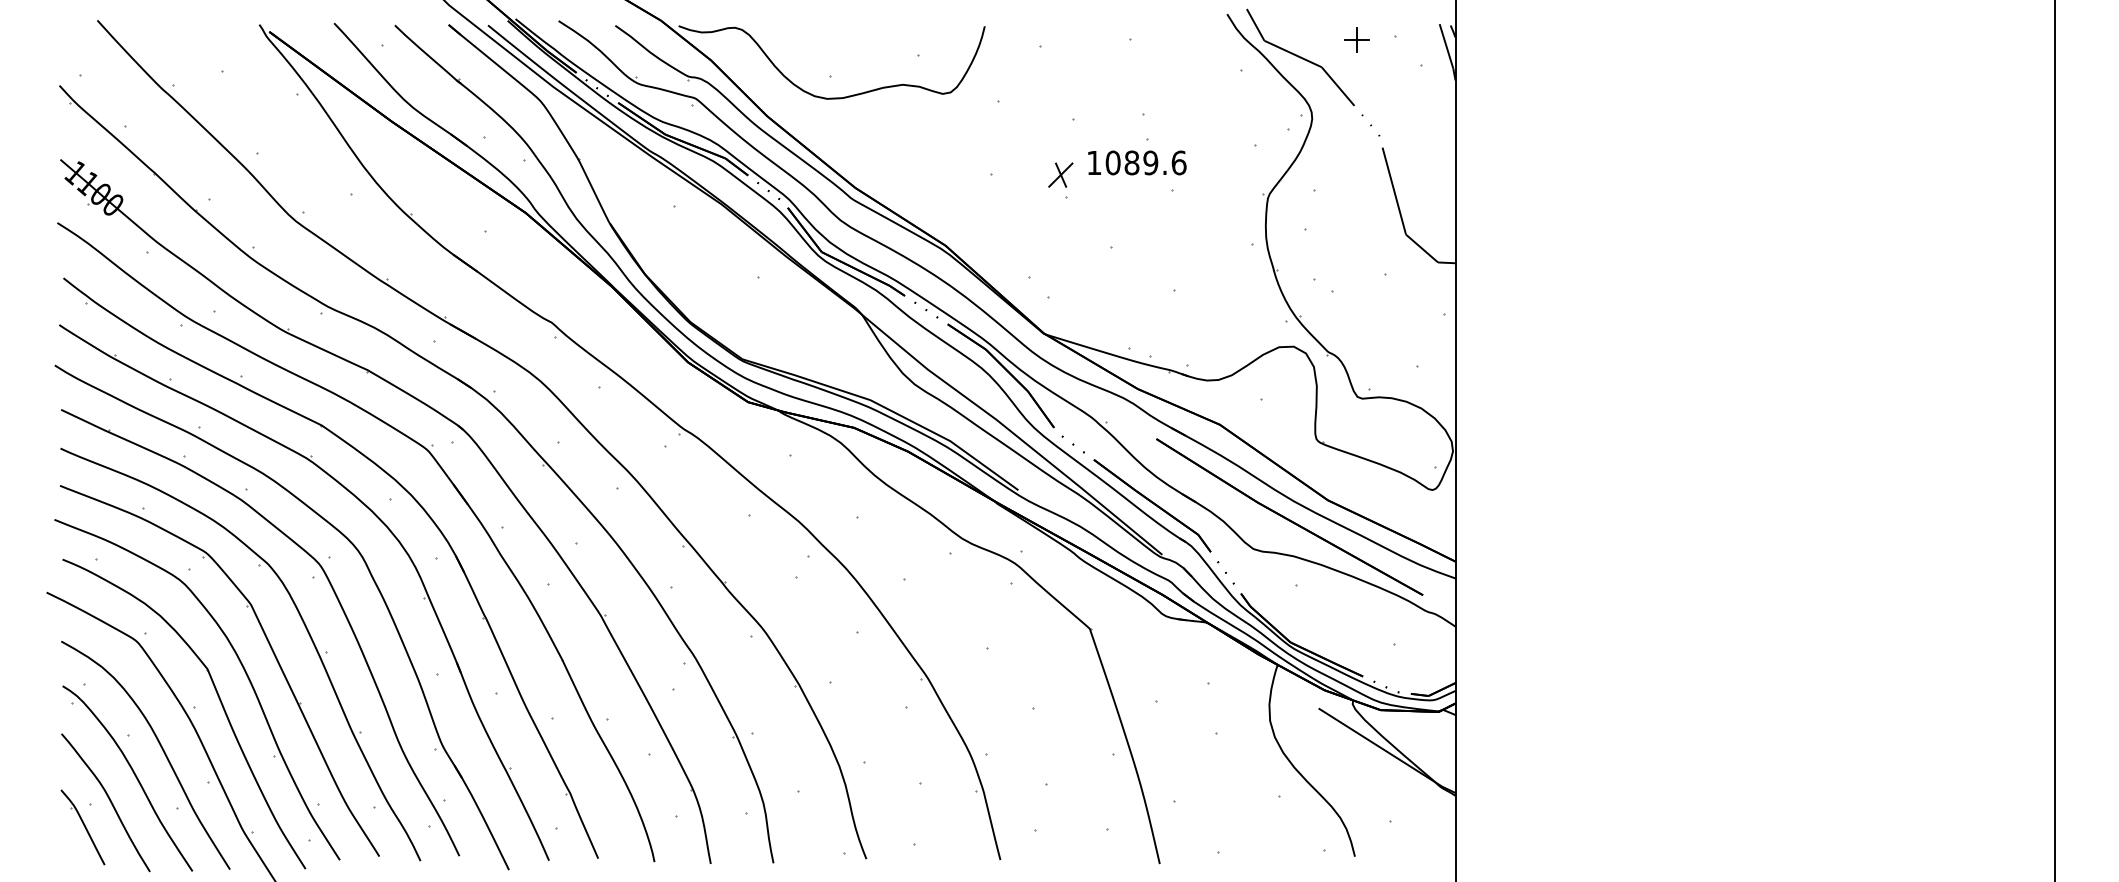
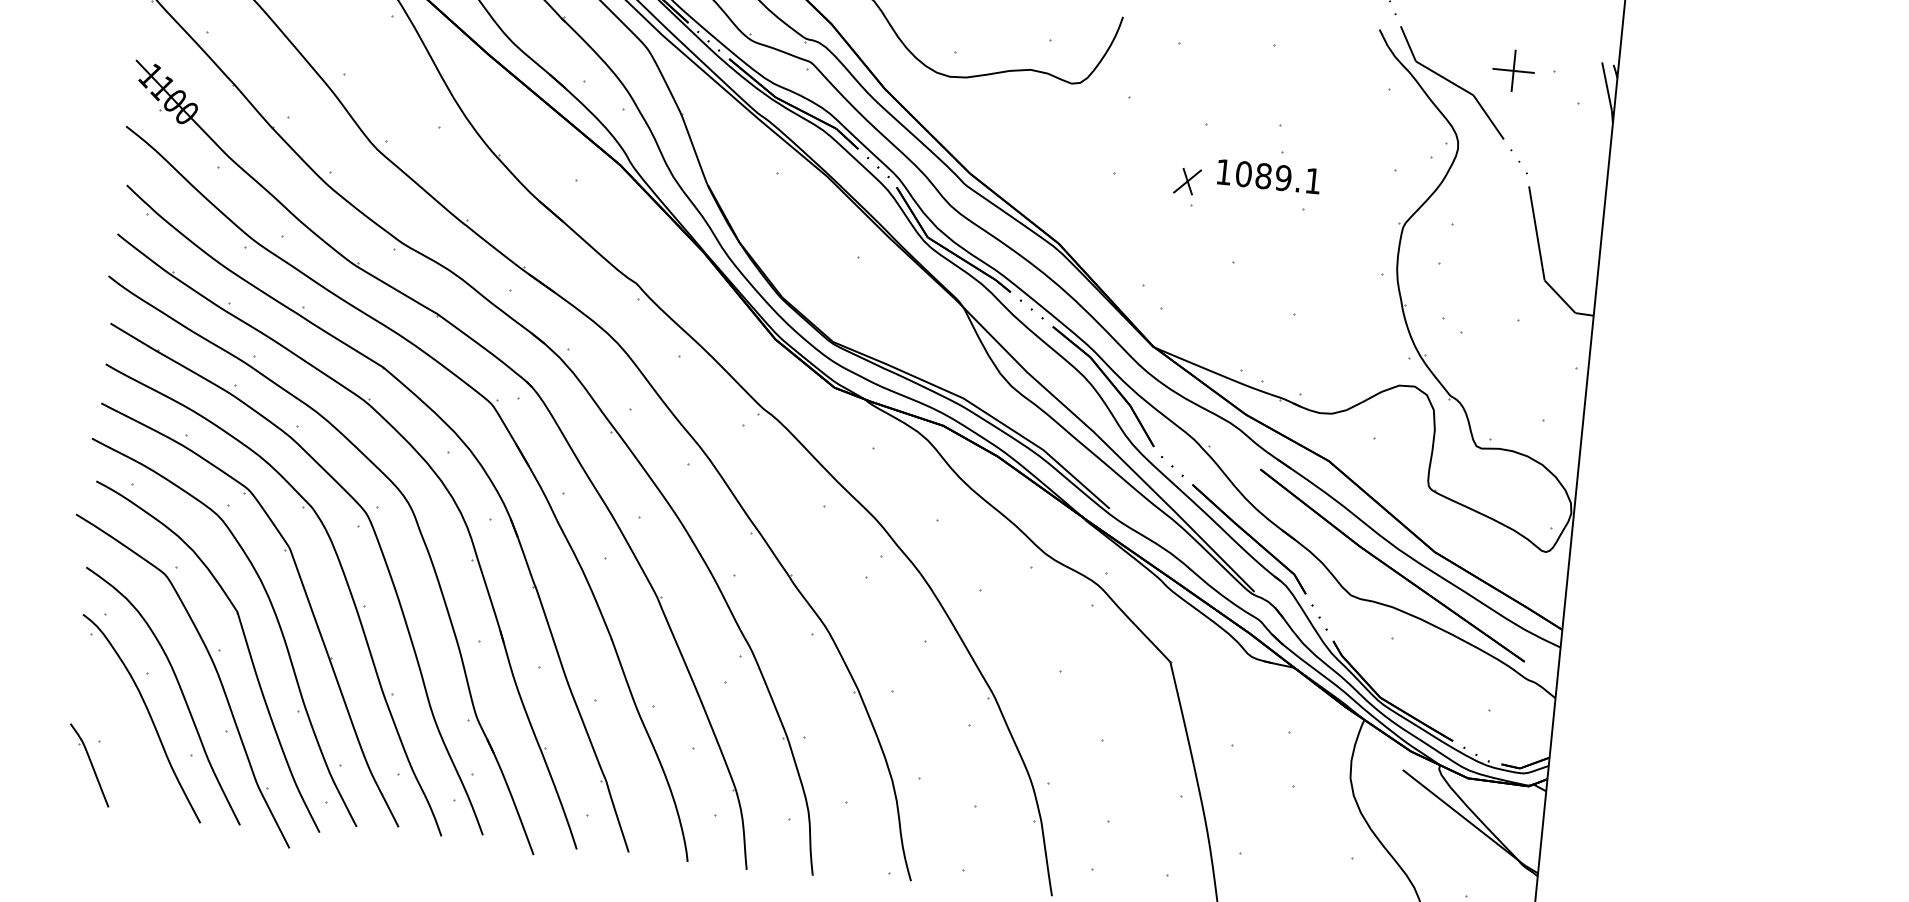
part: (1356, 39) -> (1513, 69), size x1.6
text: (1178, 162) -> (1312, 180), 1089.6 -> 1089.1
curve: (109, 801) -> (120, 740), removed

